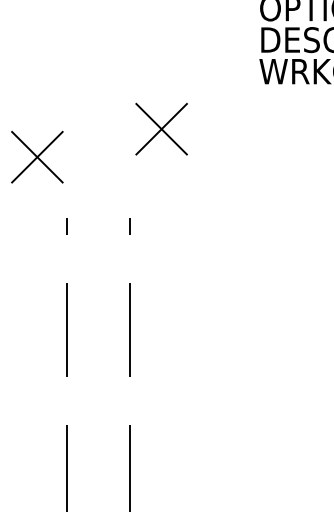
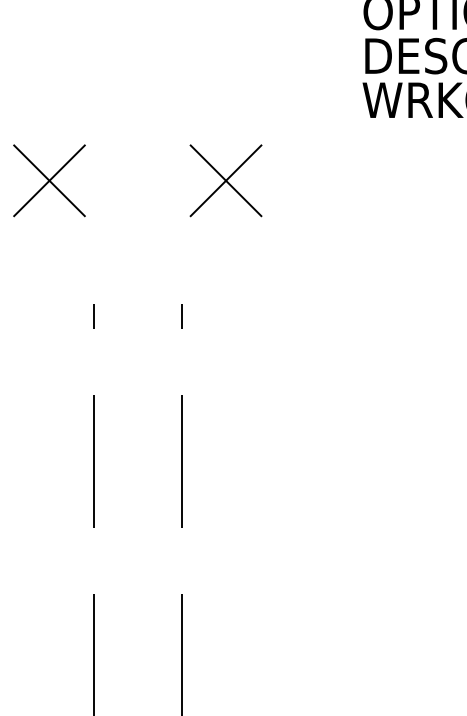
part: (37, 156) -> (49, 179), moved

